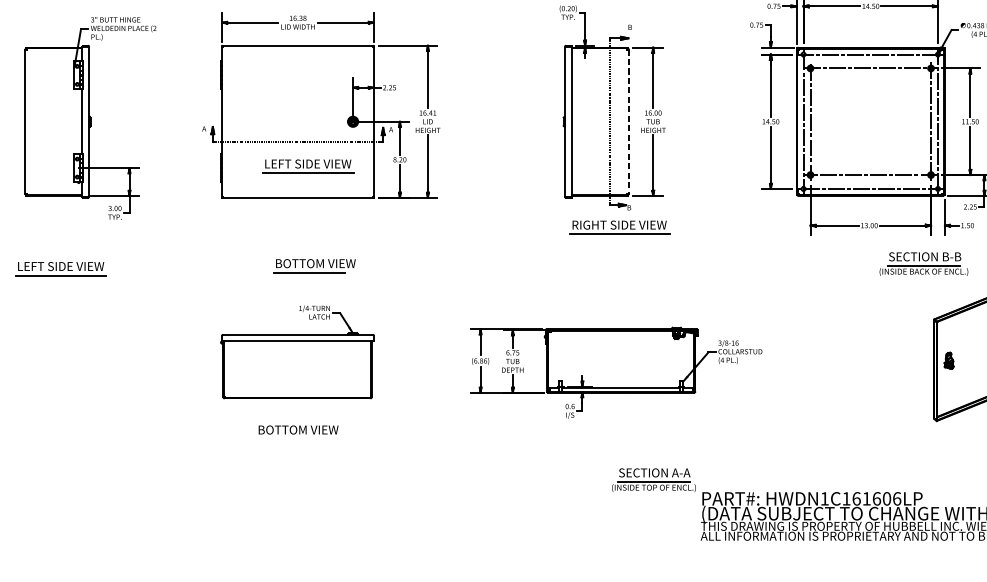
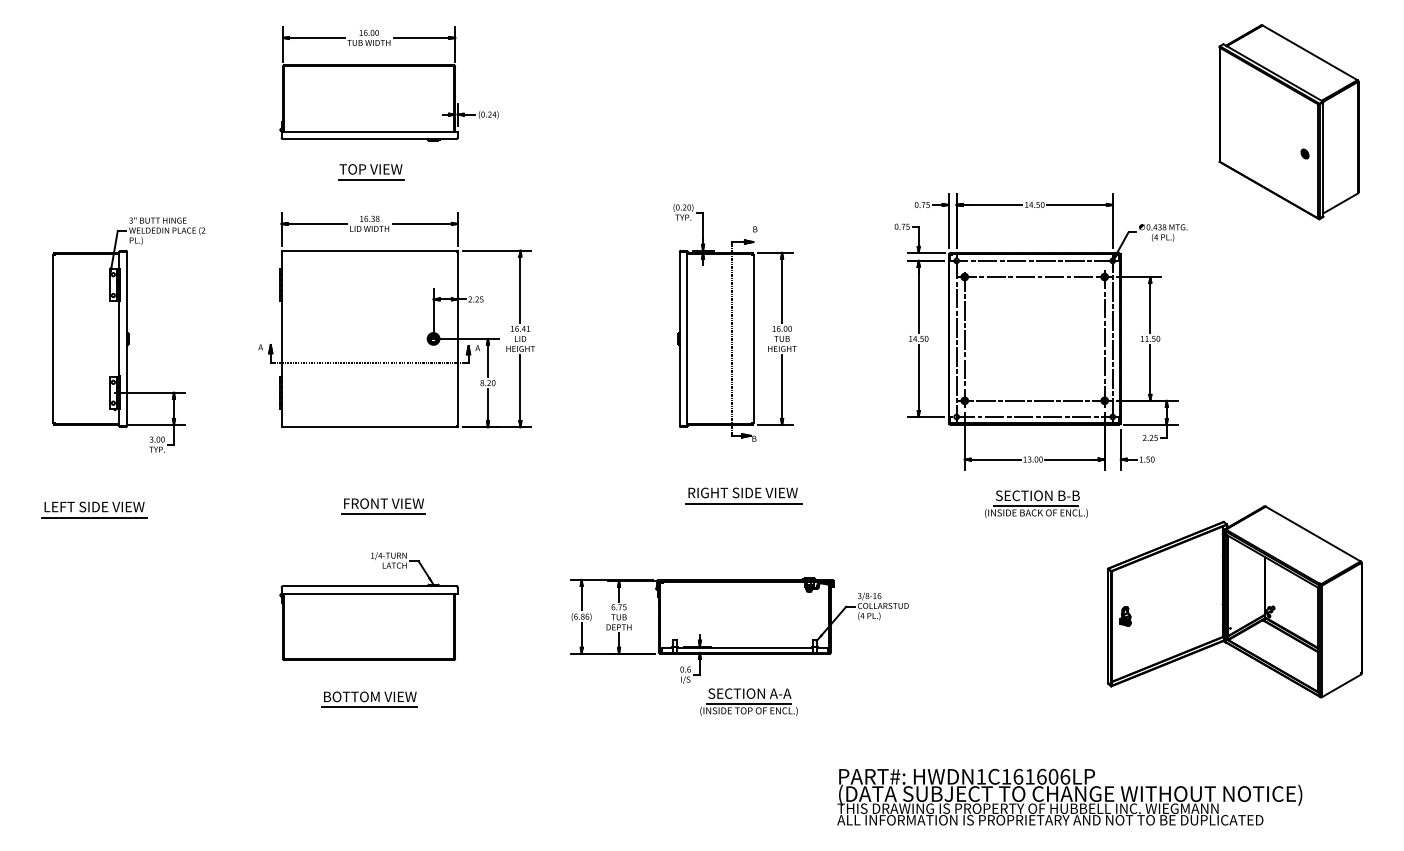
line: (628, 121) -> (753, 338), dashed -> solid
part: (308, 166) -> (381, 390), removed
part: (619, 227) -> (743, 495), moved
text: (315, 263) -> (390, 503), BOTTOM VIEW -> FRONT VIEW
part: (923, 263) -> (1036, 503), moved
line: (297, 439) -> (368, 707), added
part: (653, 479) -> (748, 701), moved

